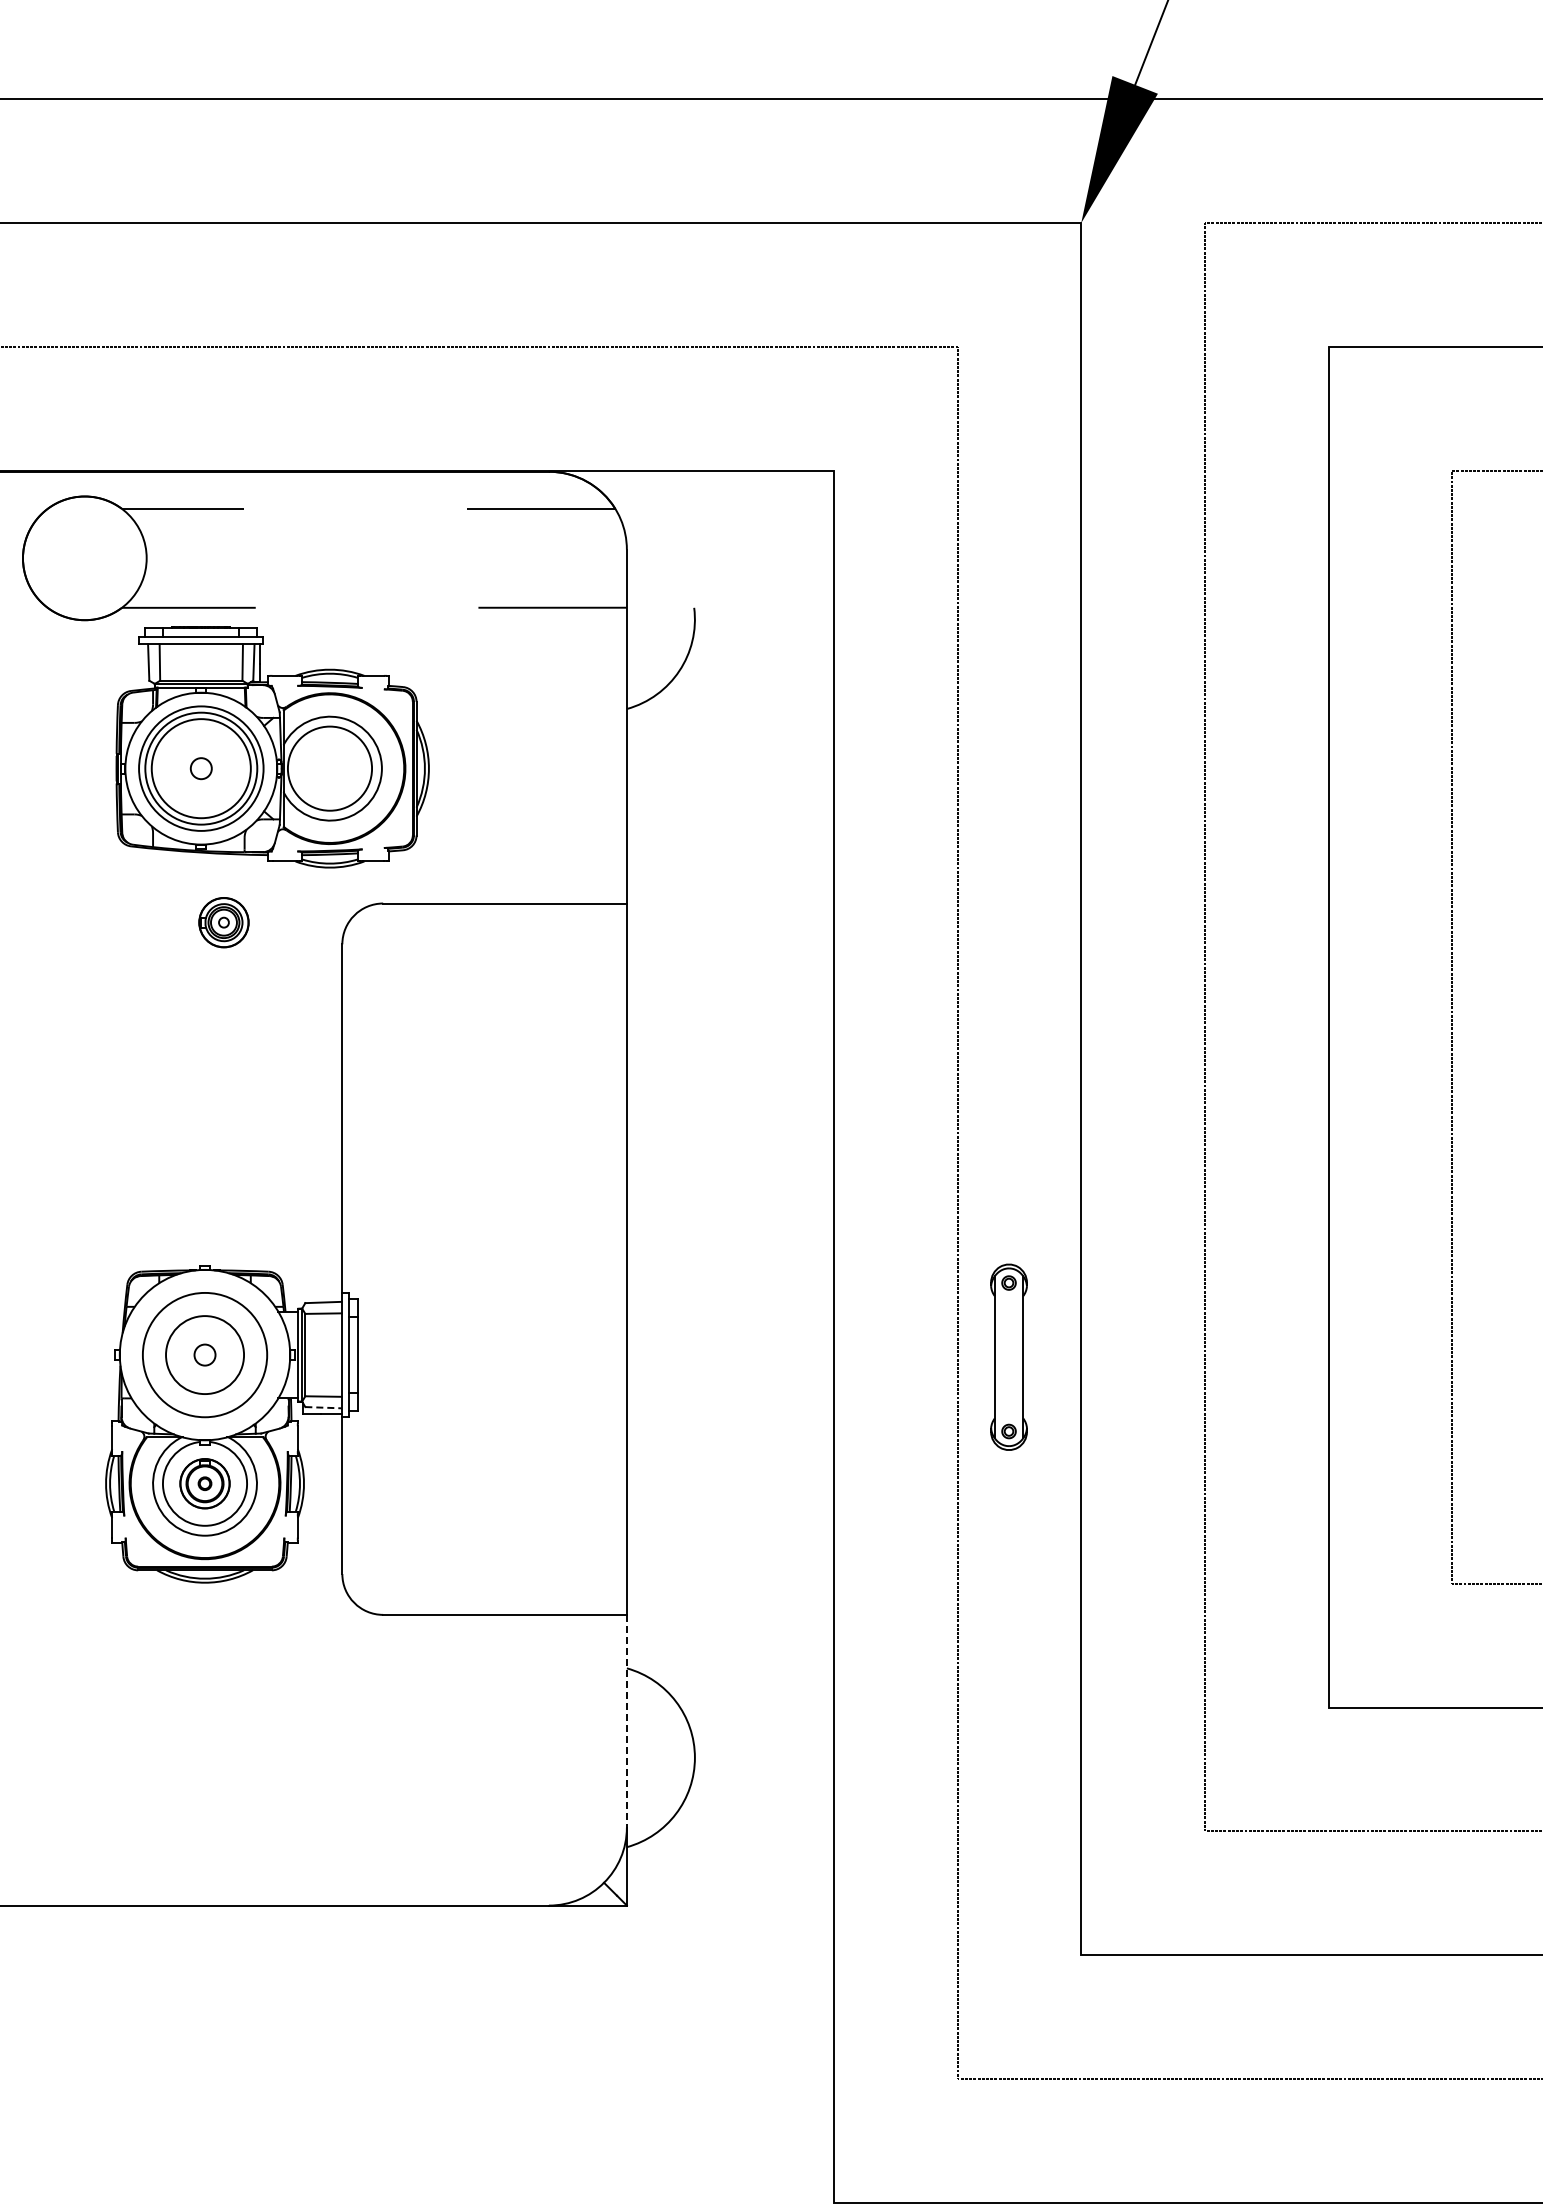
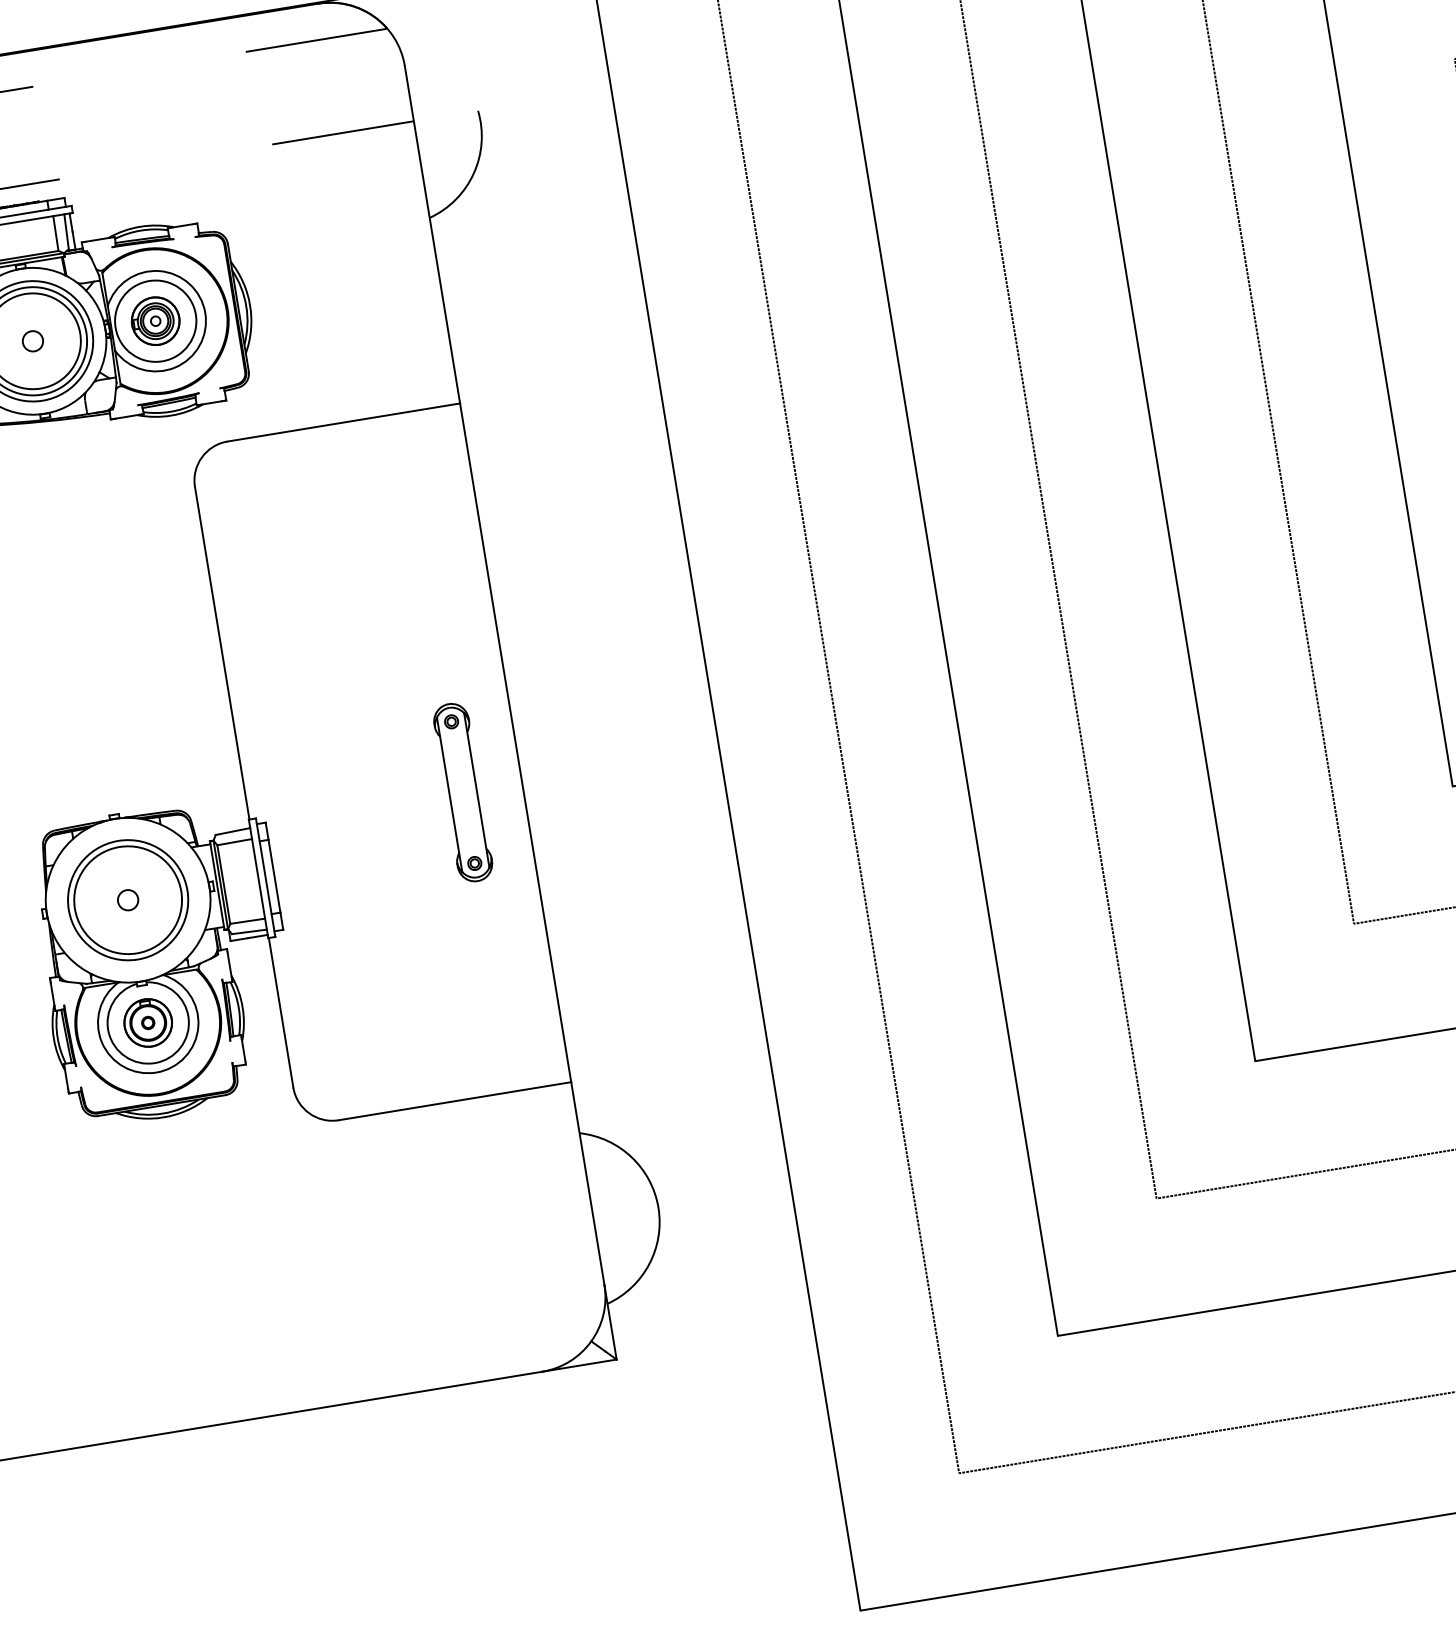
part: (223, 922) -> (155, 321), moved
circle: (204, 1354) -> (127, 899), size x1.43
part: (1008, 1356) -> (462, 791), moved
line: (324, 1407) -> (250, 931), dashed -> solid
line: (626, 1721) -> (587, 1183), dashed -> solid

